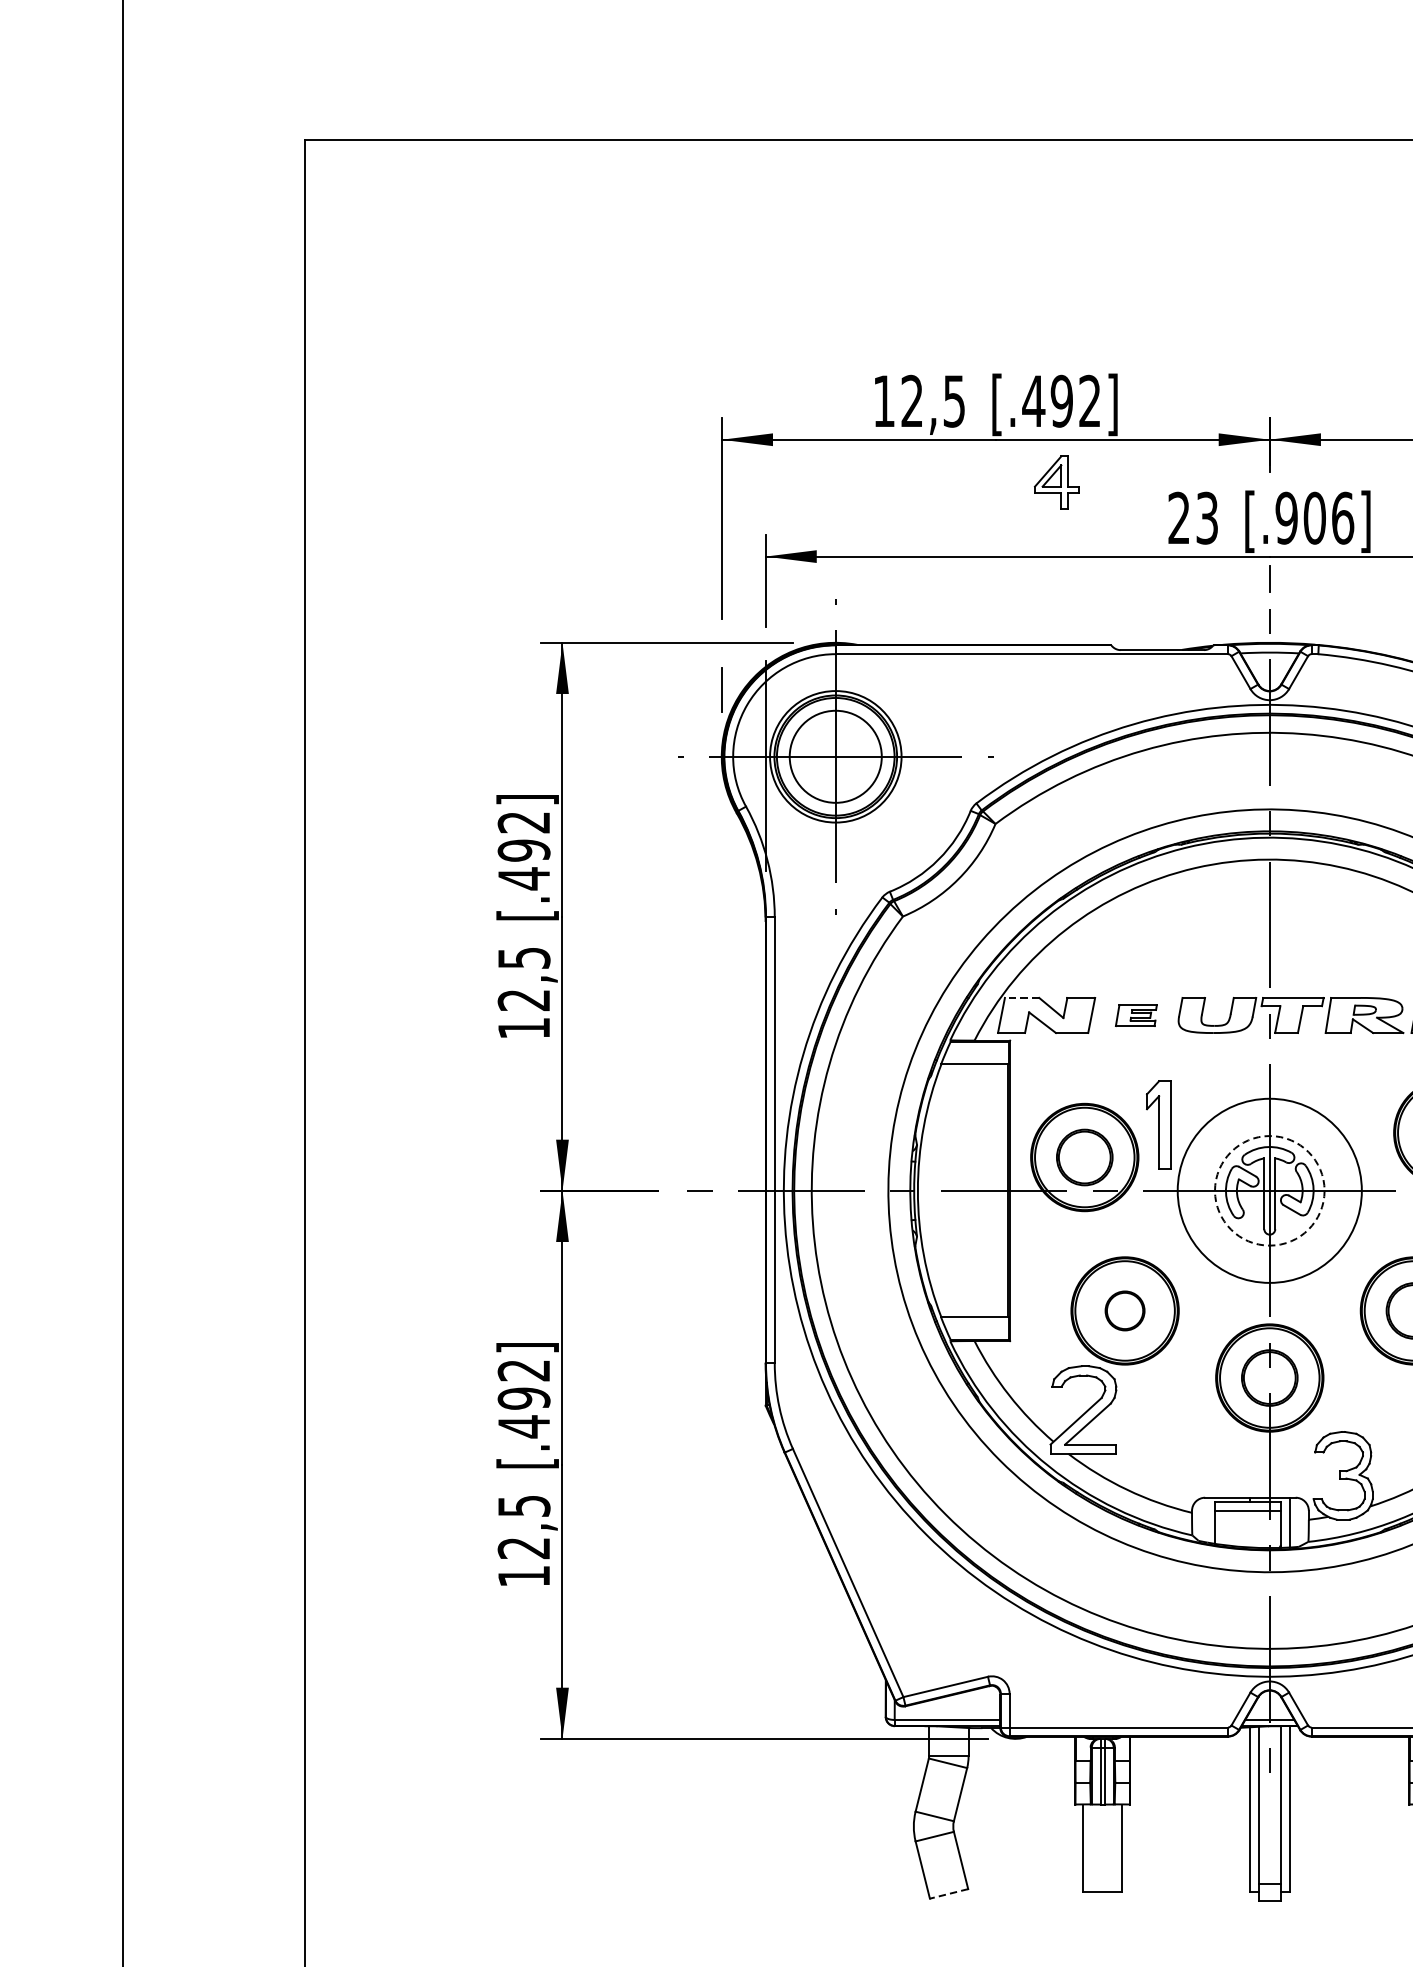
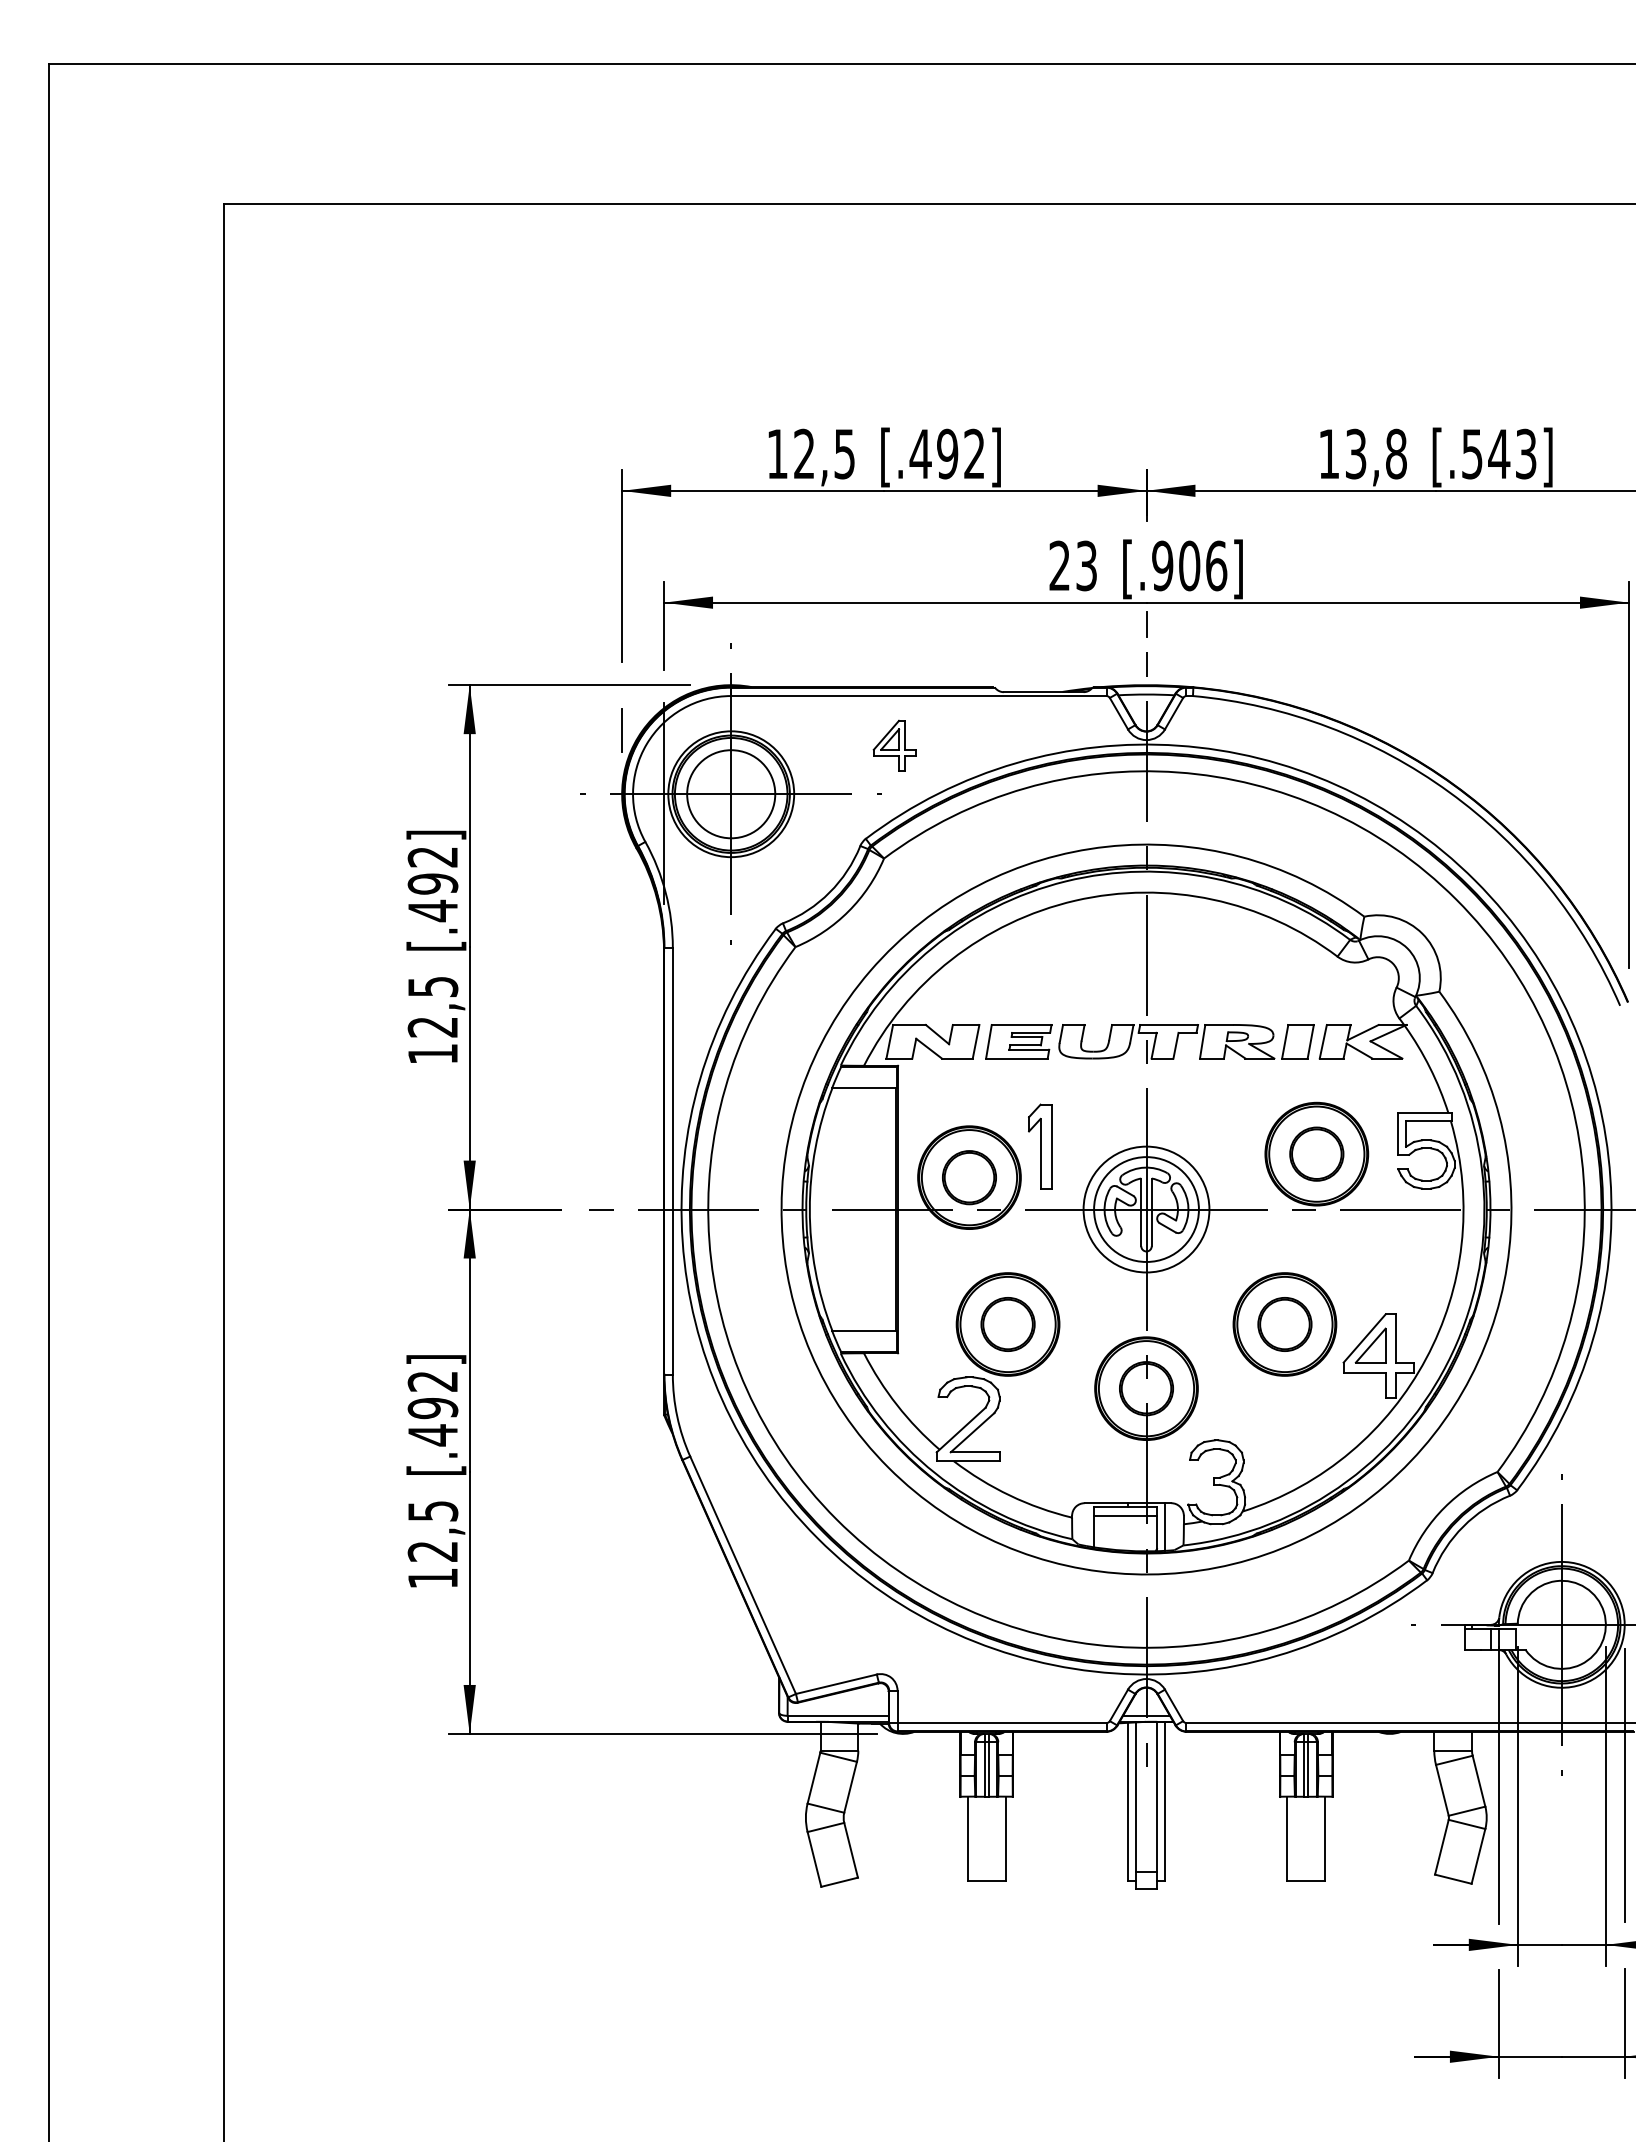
part: (1056, 482) -> (894, 745), moved
line: (1022, 997) -> (909, 1024), dashed -> solid
part: (1136, 1015) -> (1018, 1041), size x1.67
circle: (1269, 1190) -> (1146, 1209), dashed -> solid
circle: (1269, 1190) -> (1146, 1209), size x0.71
part: (1124, 1310) -> (1007, 1324), size x1.43
line: (948, 1894) -> (839, 1882), dashed -> solid

